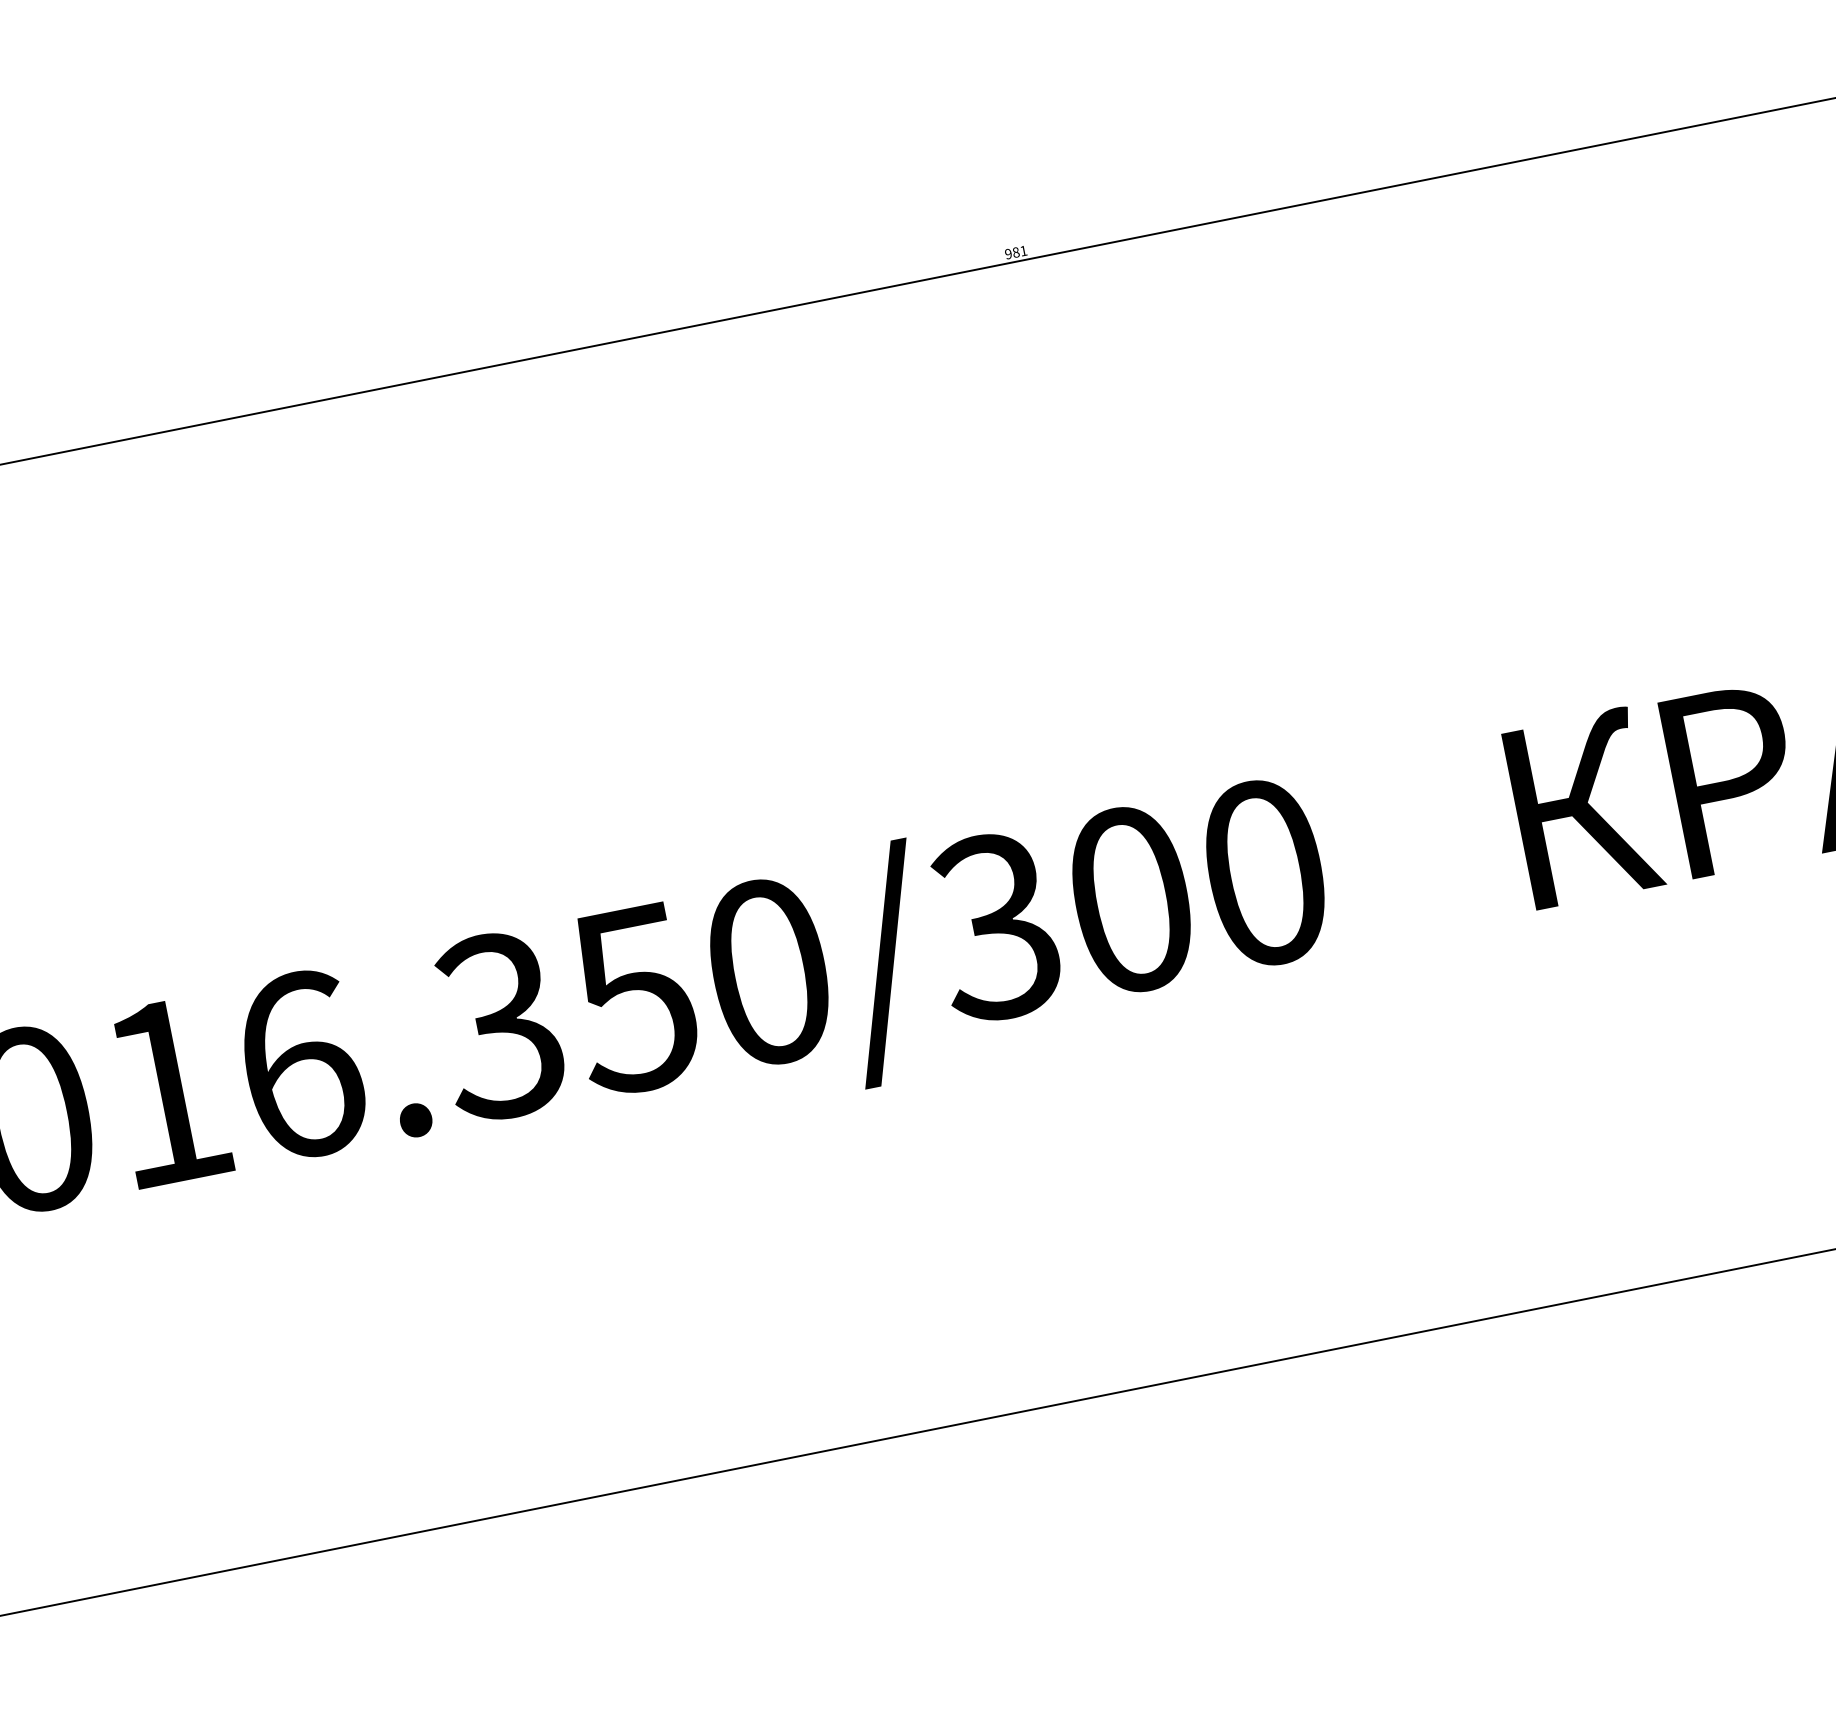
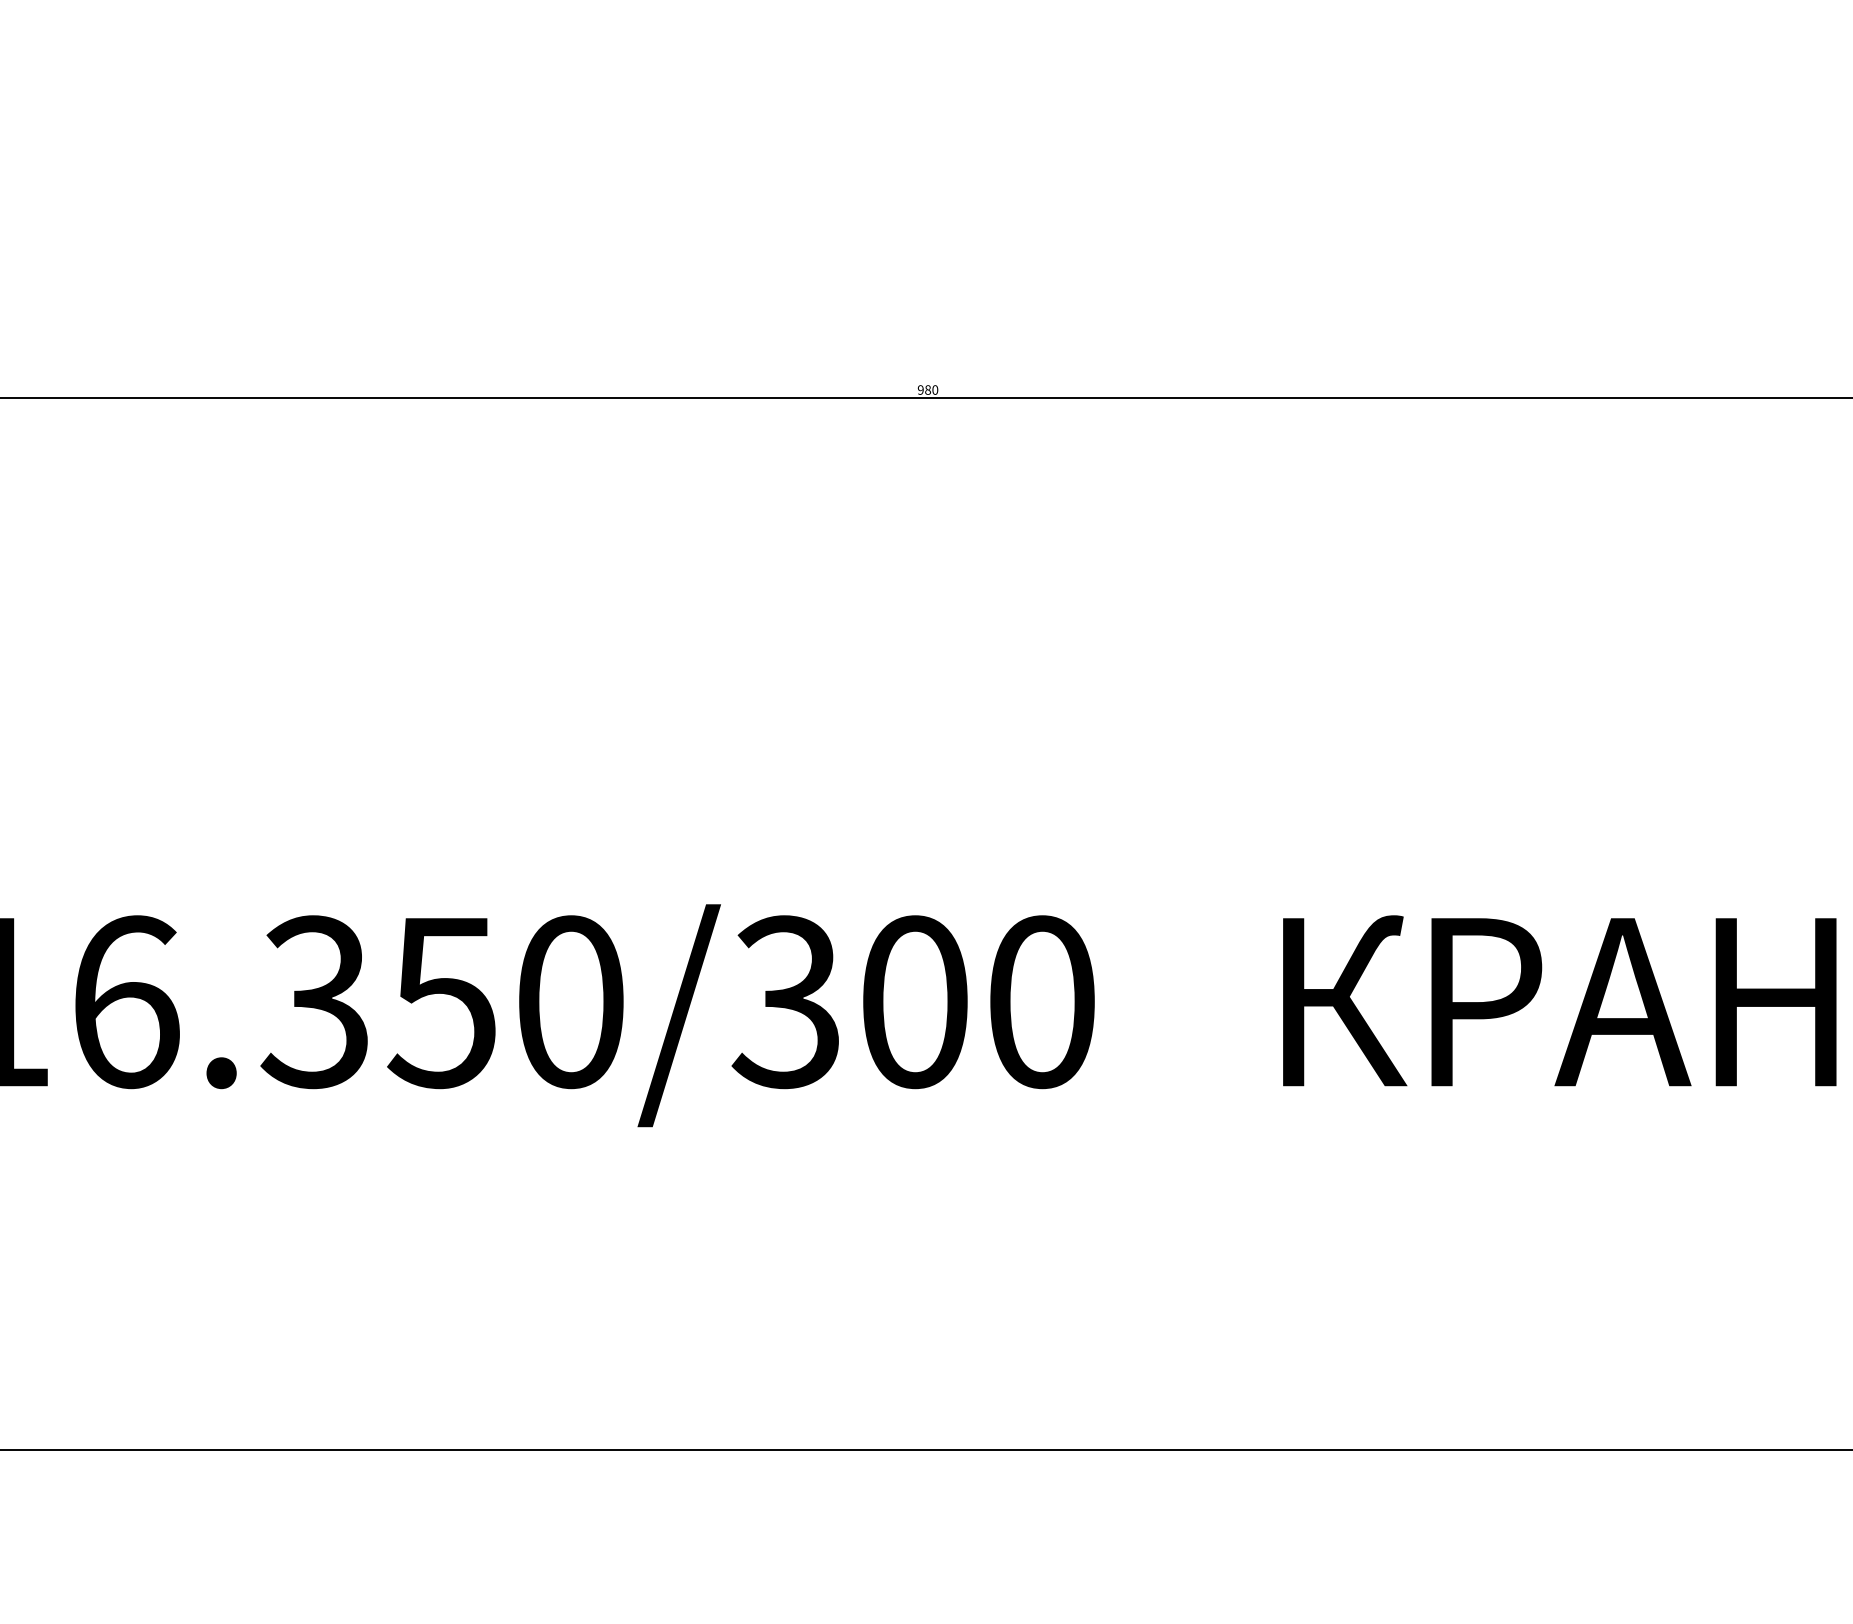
text: (1023, 250) -> (935, 389), 981 -> 980

